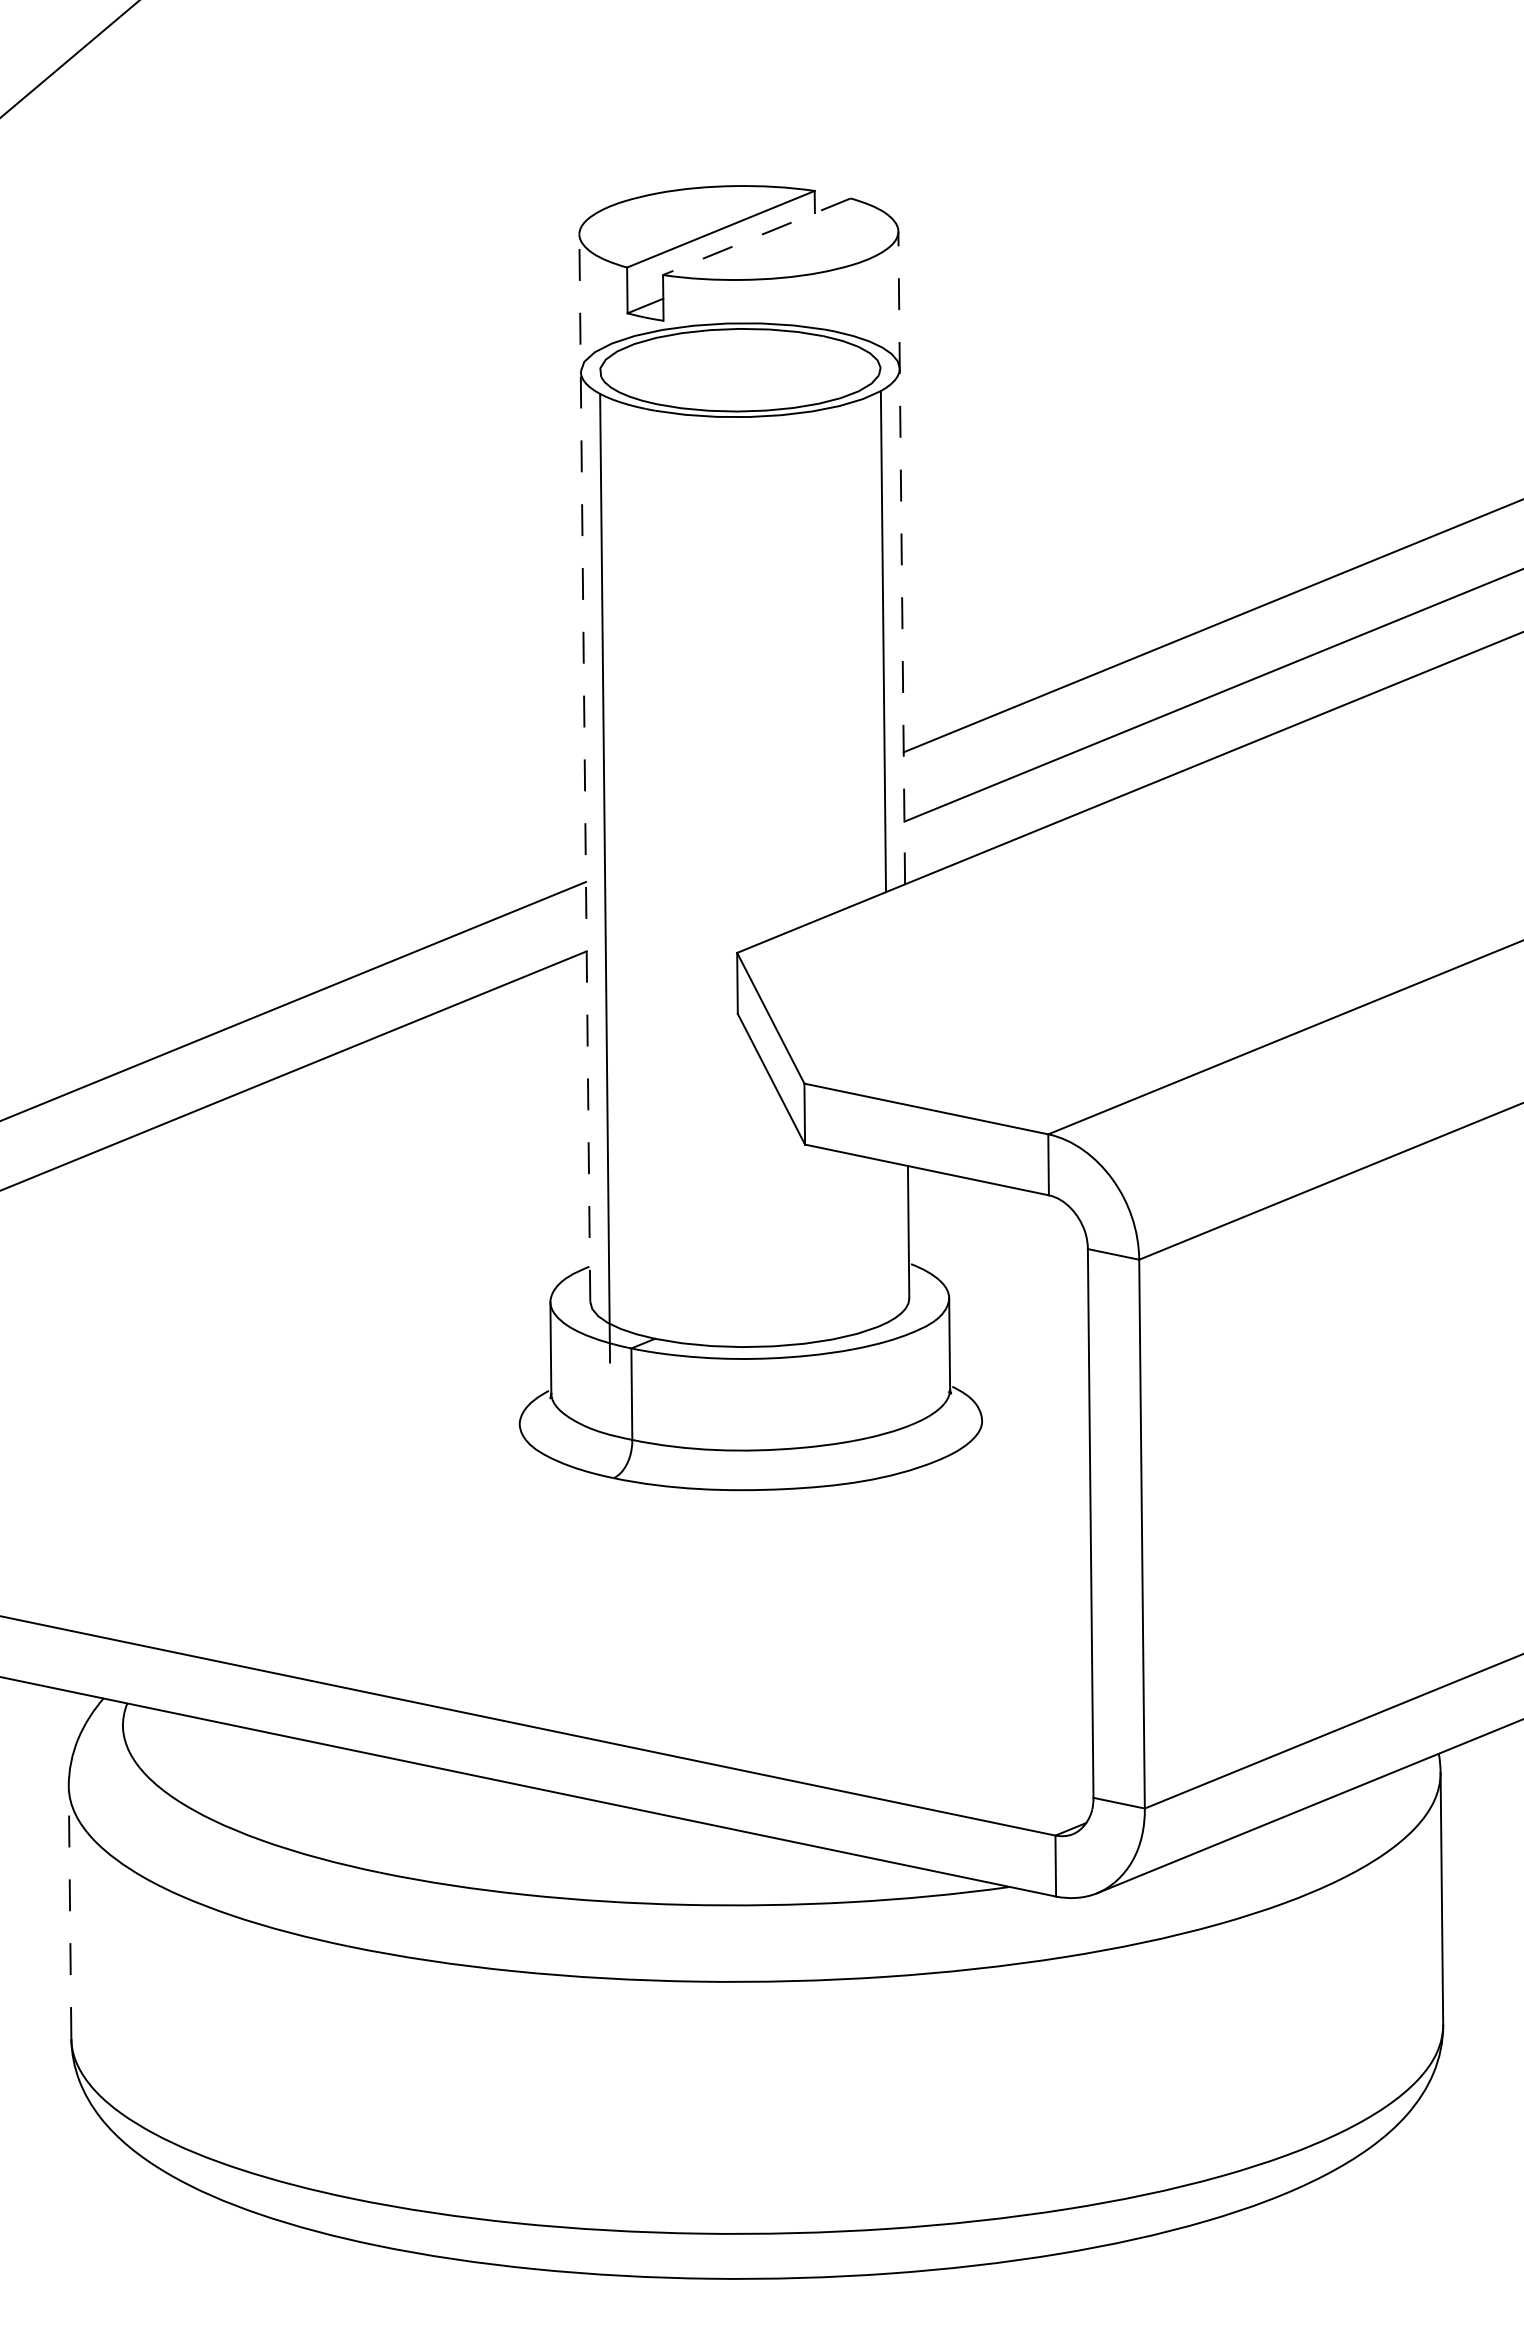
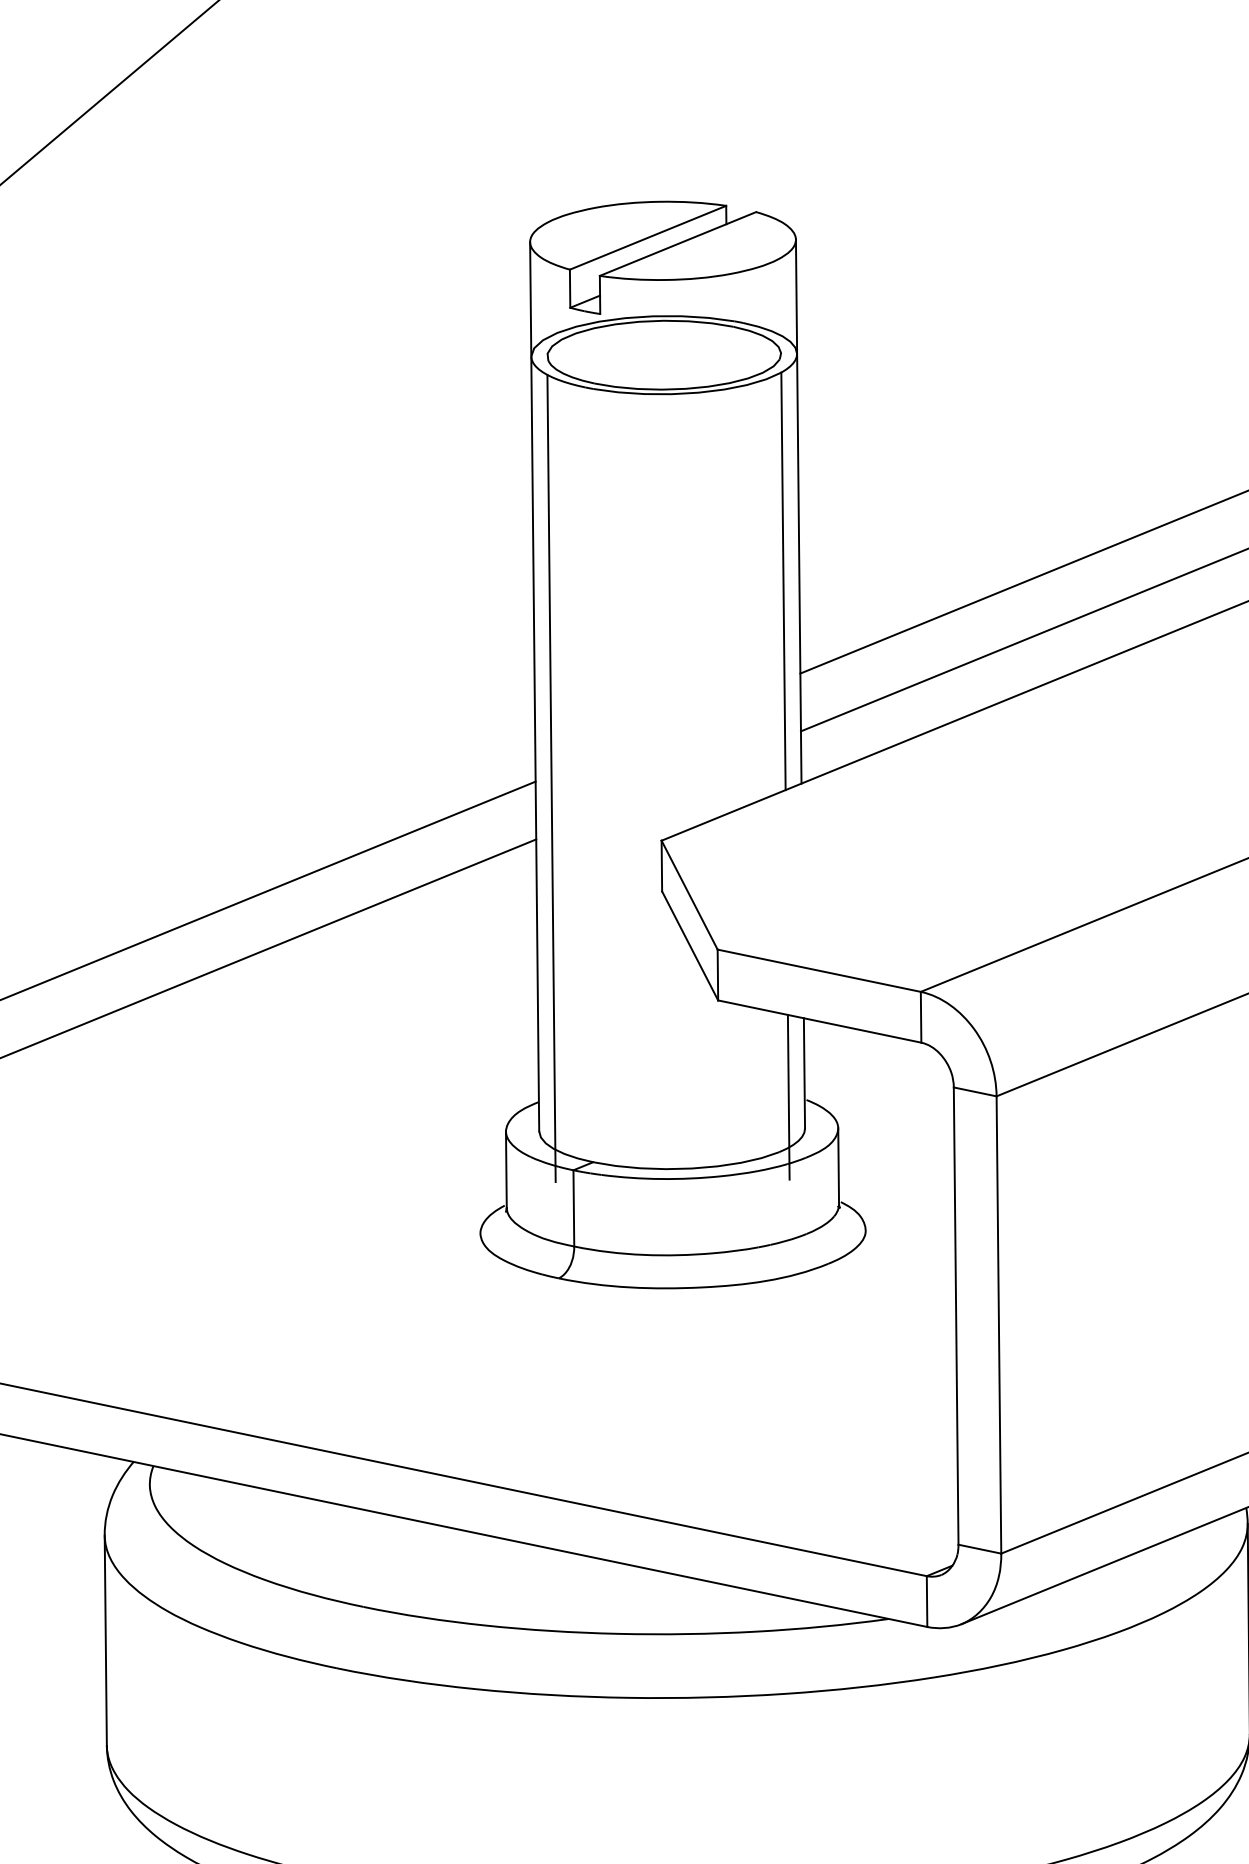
line: (756, 236) -> (677, 243), dashed -> solid
line: (901, 557) -> (798, 511), dashed -> solid
line: (584, 768) -> (534, 687), dashed -> solid
line: (889, 1260) -> (788, 1096), added
line: (70, 1912) -> (106, 1640), dashed -> solid

